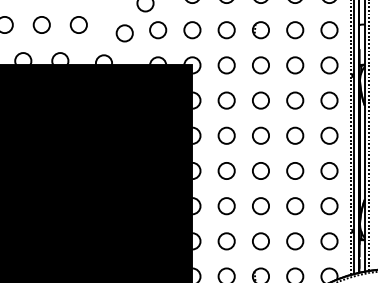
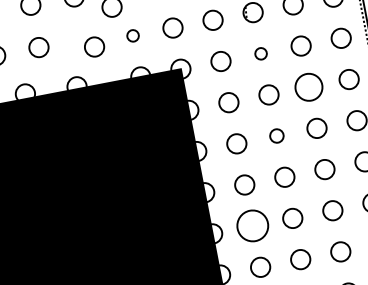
circle: (158, 30) -> (133, 36), size x0.6
circle: (260, 65) -> (260, 54), size x0.6
circle: (295, 100) -> (309, 87), size x1.4
circle: (260, 135) -> (276, 135), size x0.7
circle: (226, 206) -> (252, 226), size x1.6

